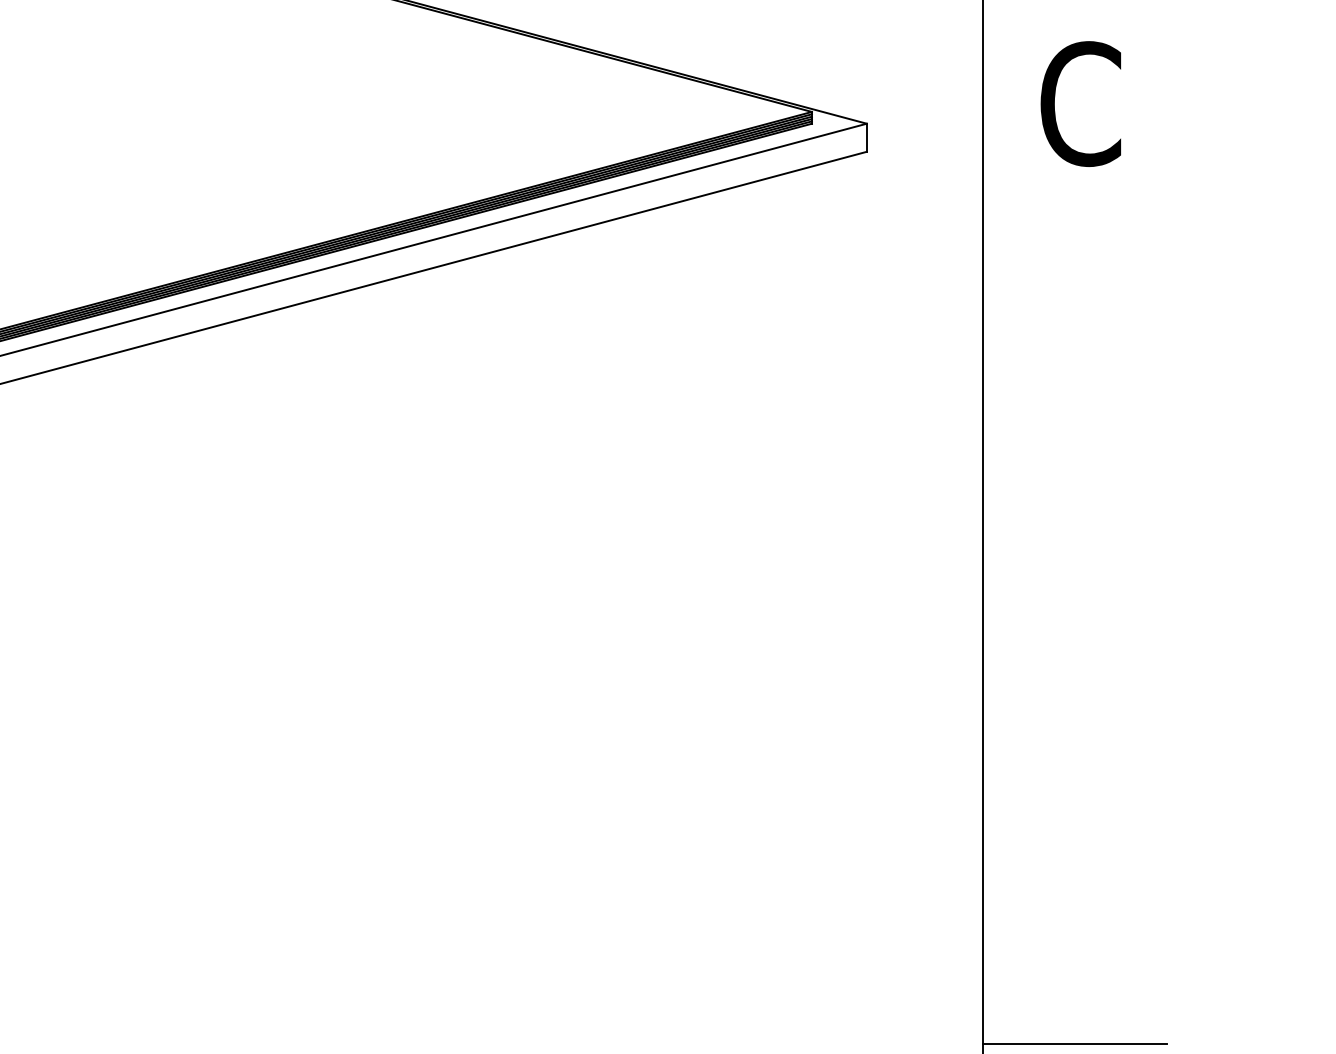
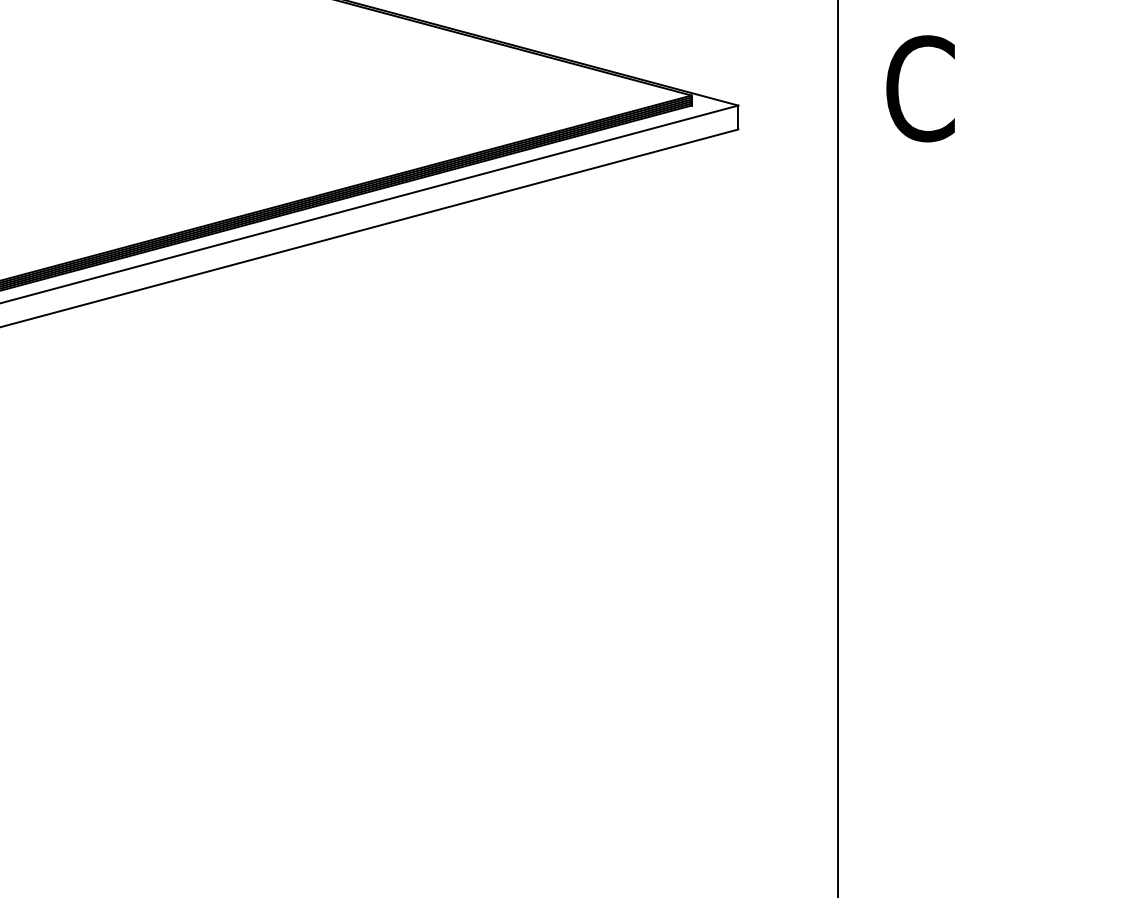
line: (1074, 1044) -> (915, 889), removed

